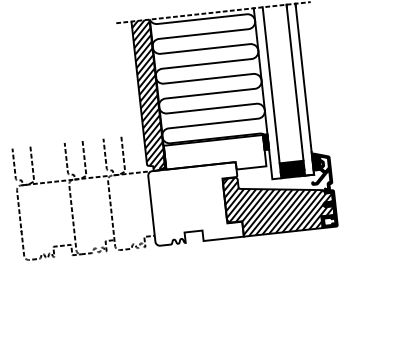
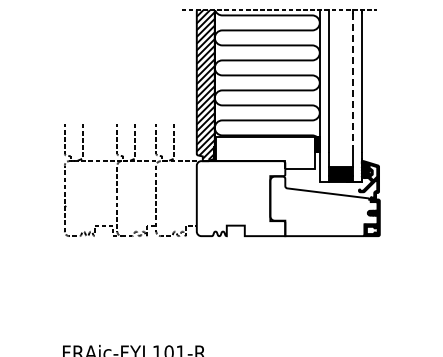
line: (293, 75) -> (352, 81), solid -> dashed
hatch: (278, 203) -> (323, 206), removed

